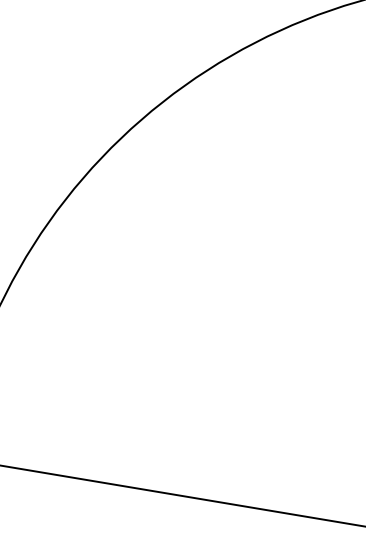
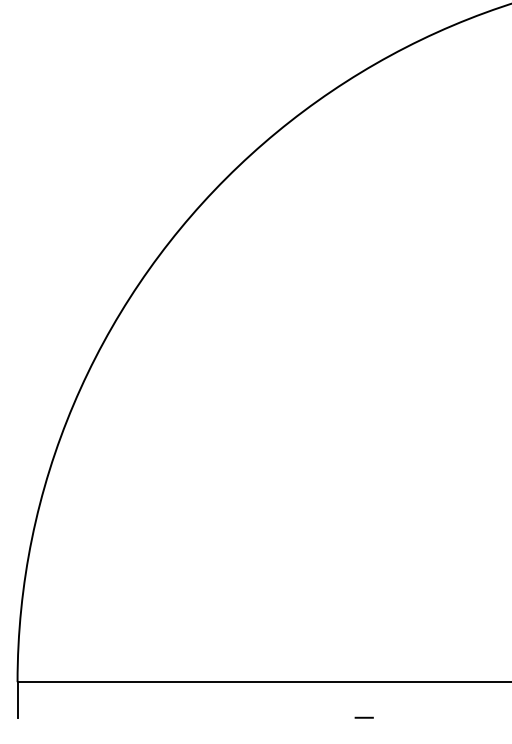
line: (221, 531) -> (363, 717), added

